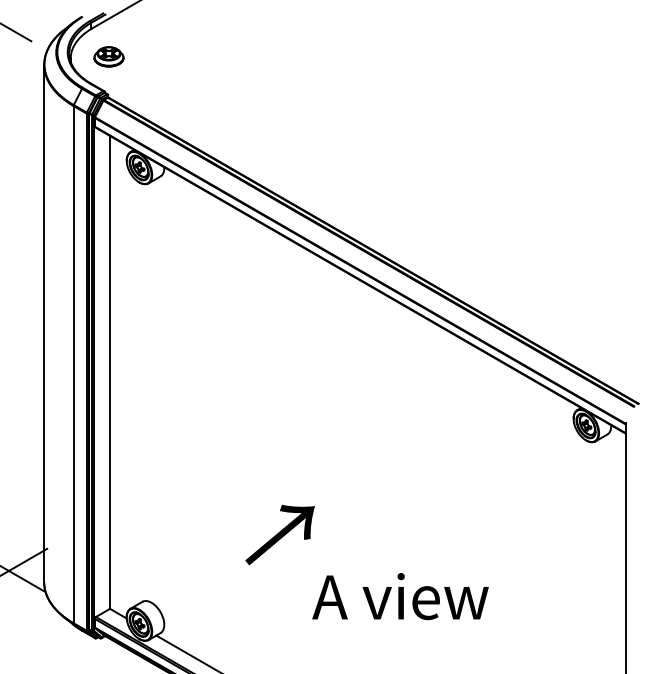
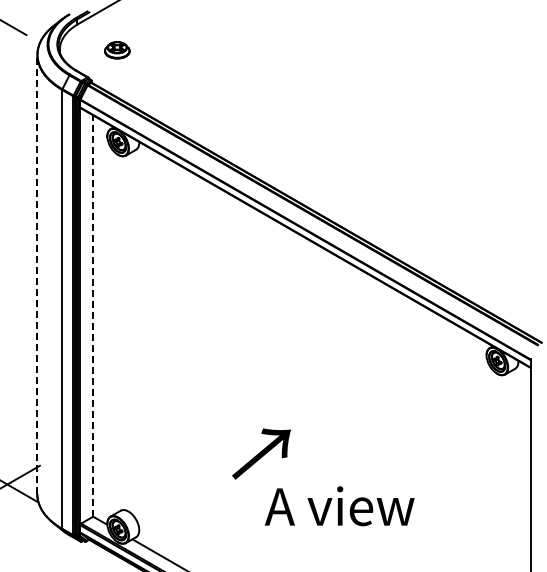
part: (109, 57) -> (117, 50), moved
line: (44, 323) -> (37, 274), solid -> dashed
line: (110, 371) -> (93, 315), solid -> dashed
text: (280, 534) -> (261, 453), moved

